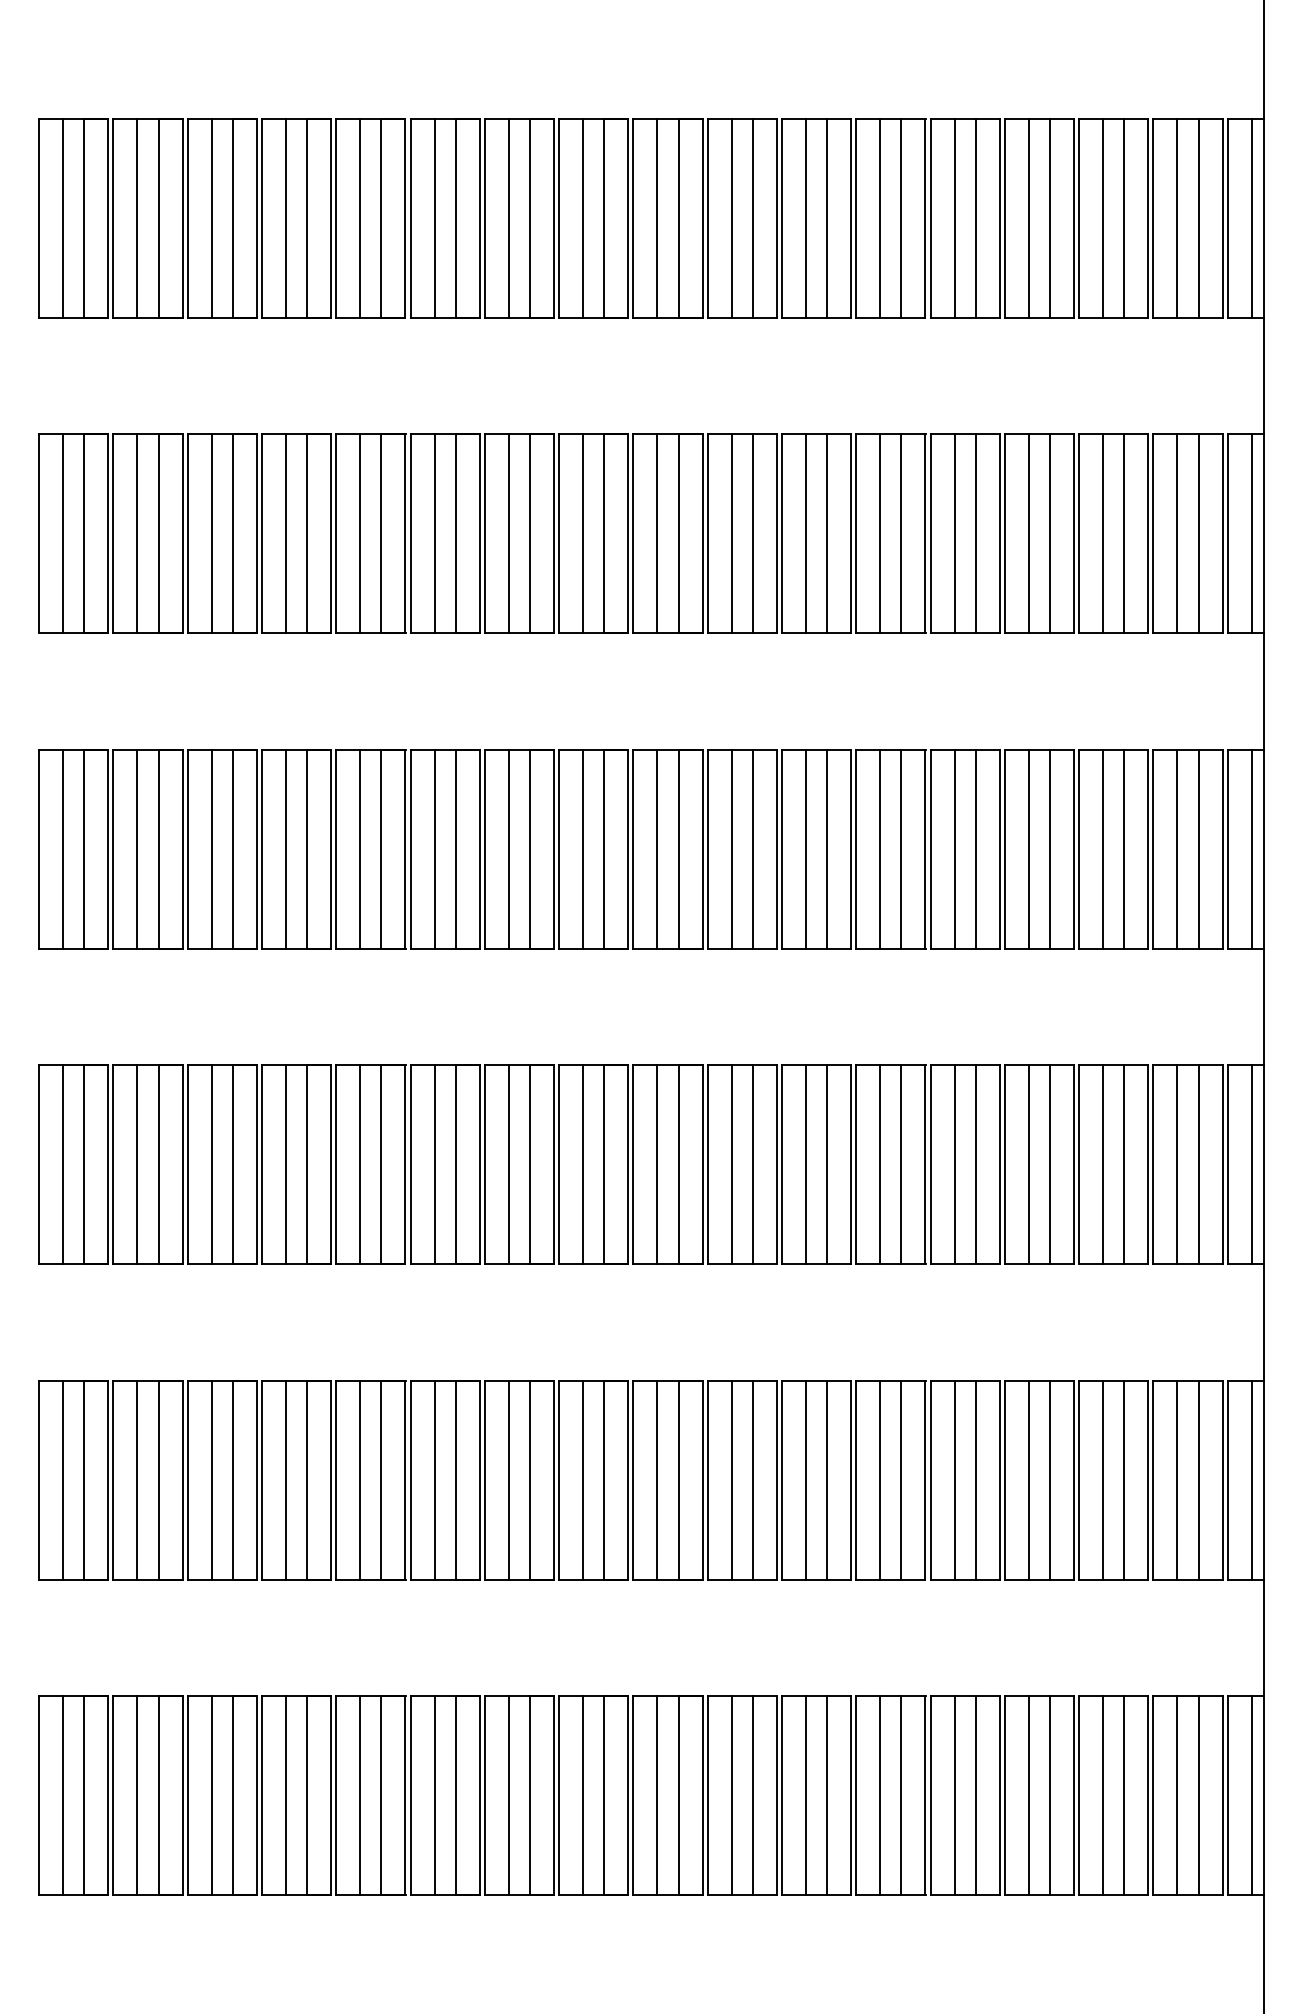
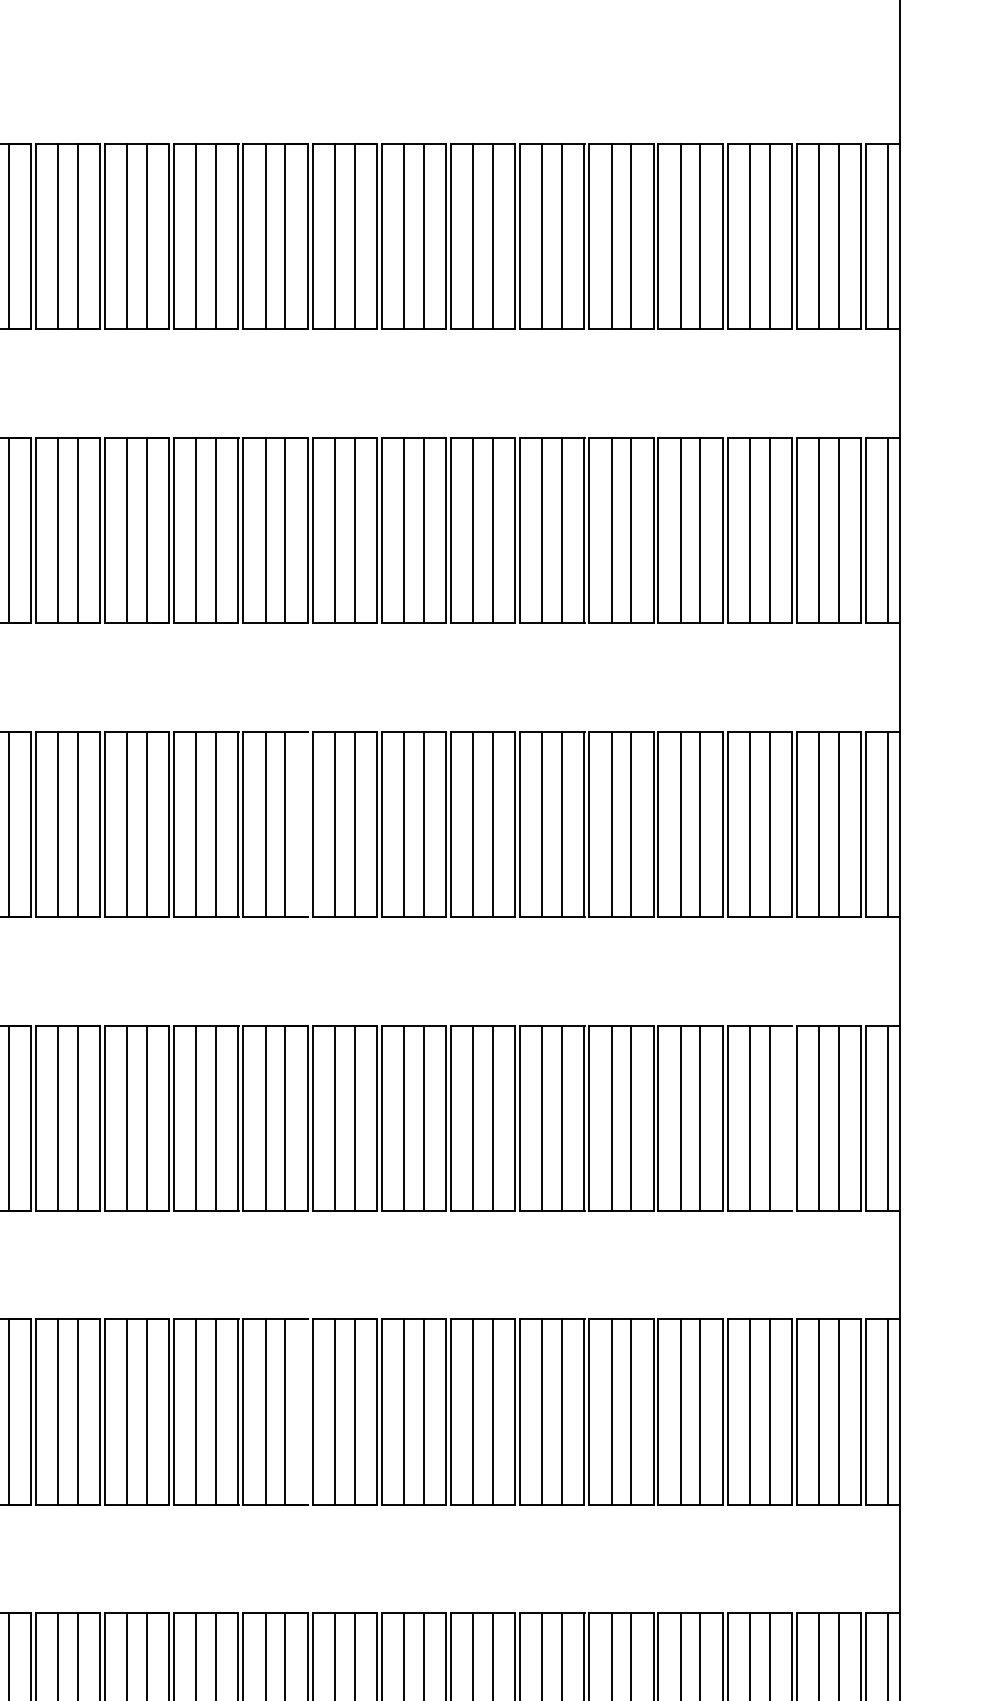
line: (628, 848) -> (307, 823), removed
line: (1148, 1164) -> (792, 1117), removed
line: (628, 1479) -> (307, 1411), removed

